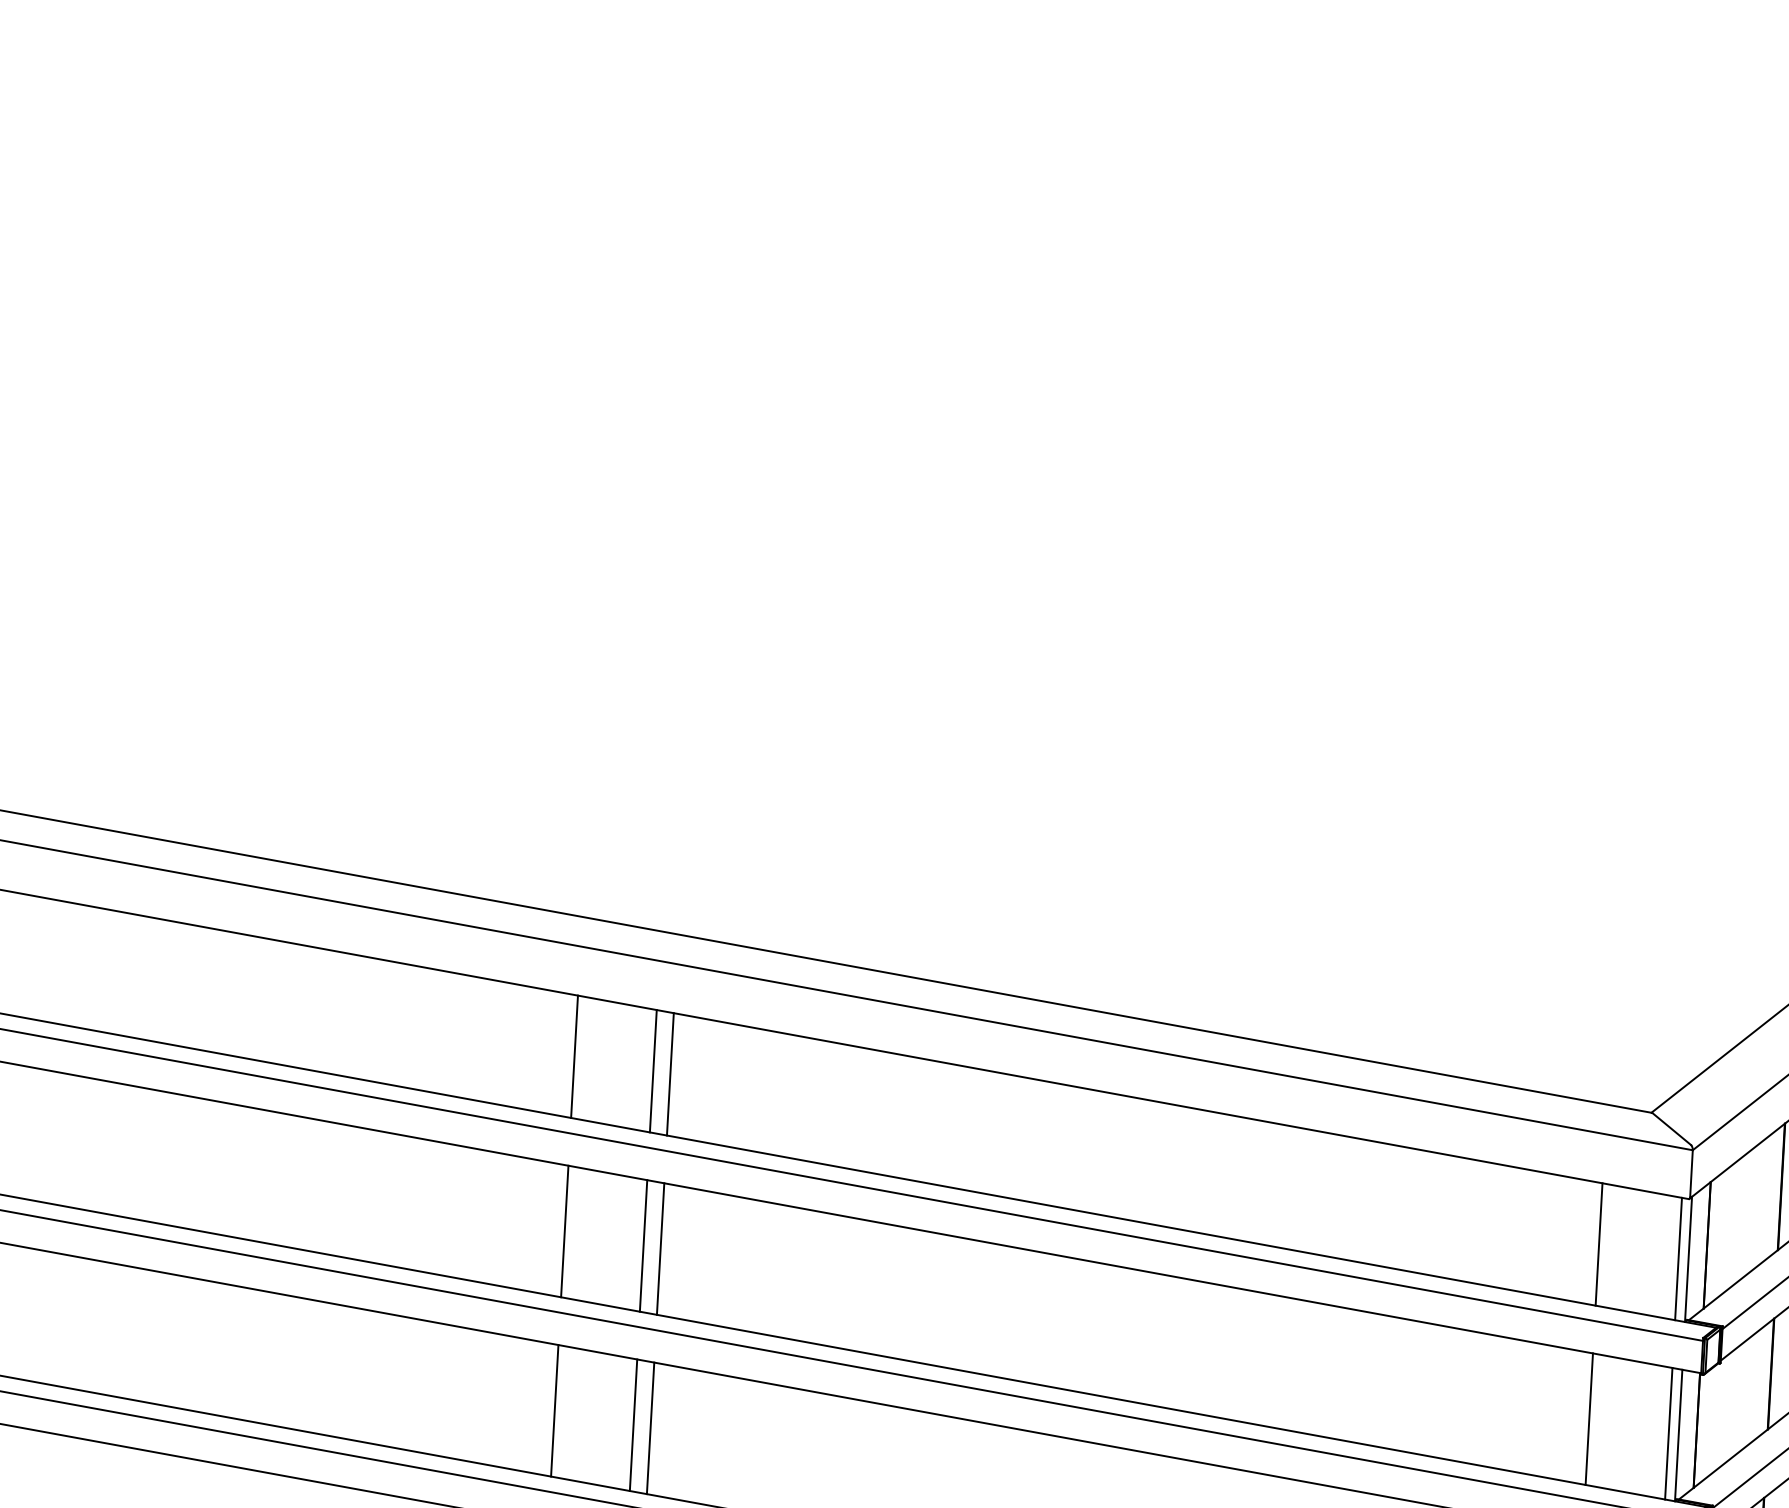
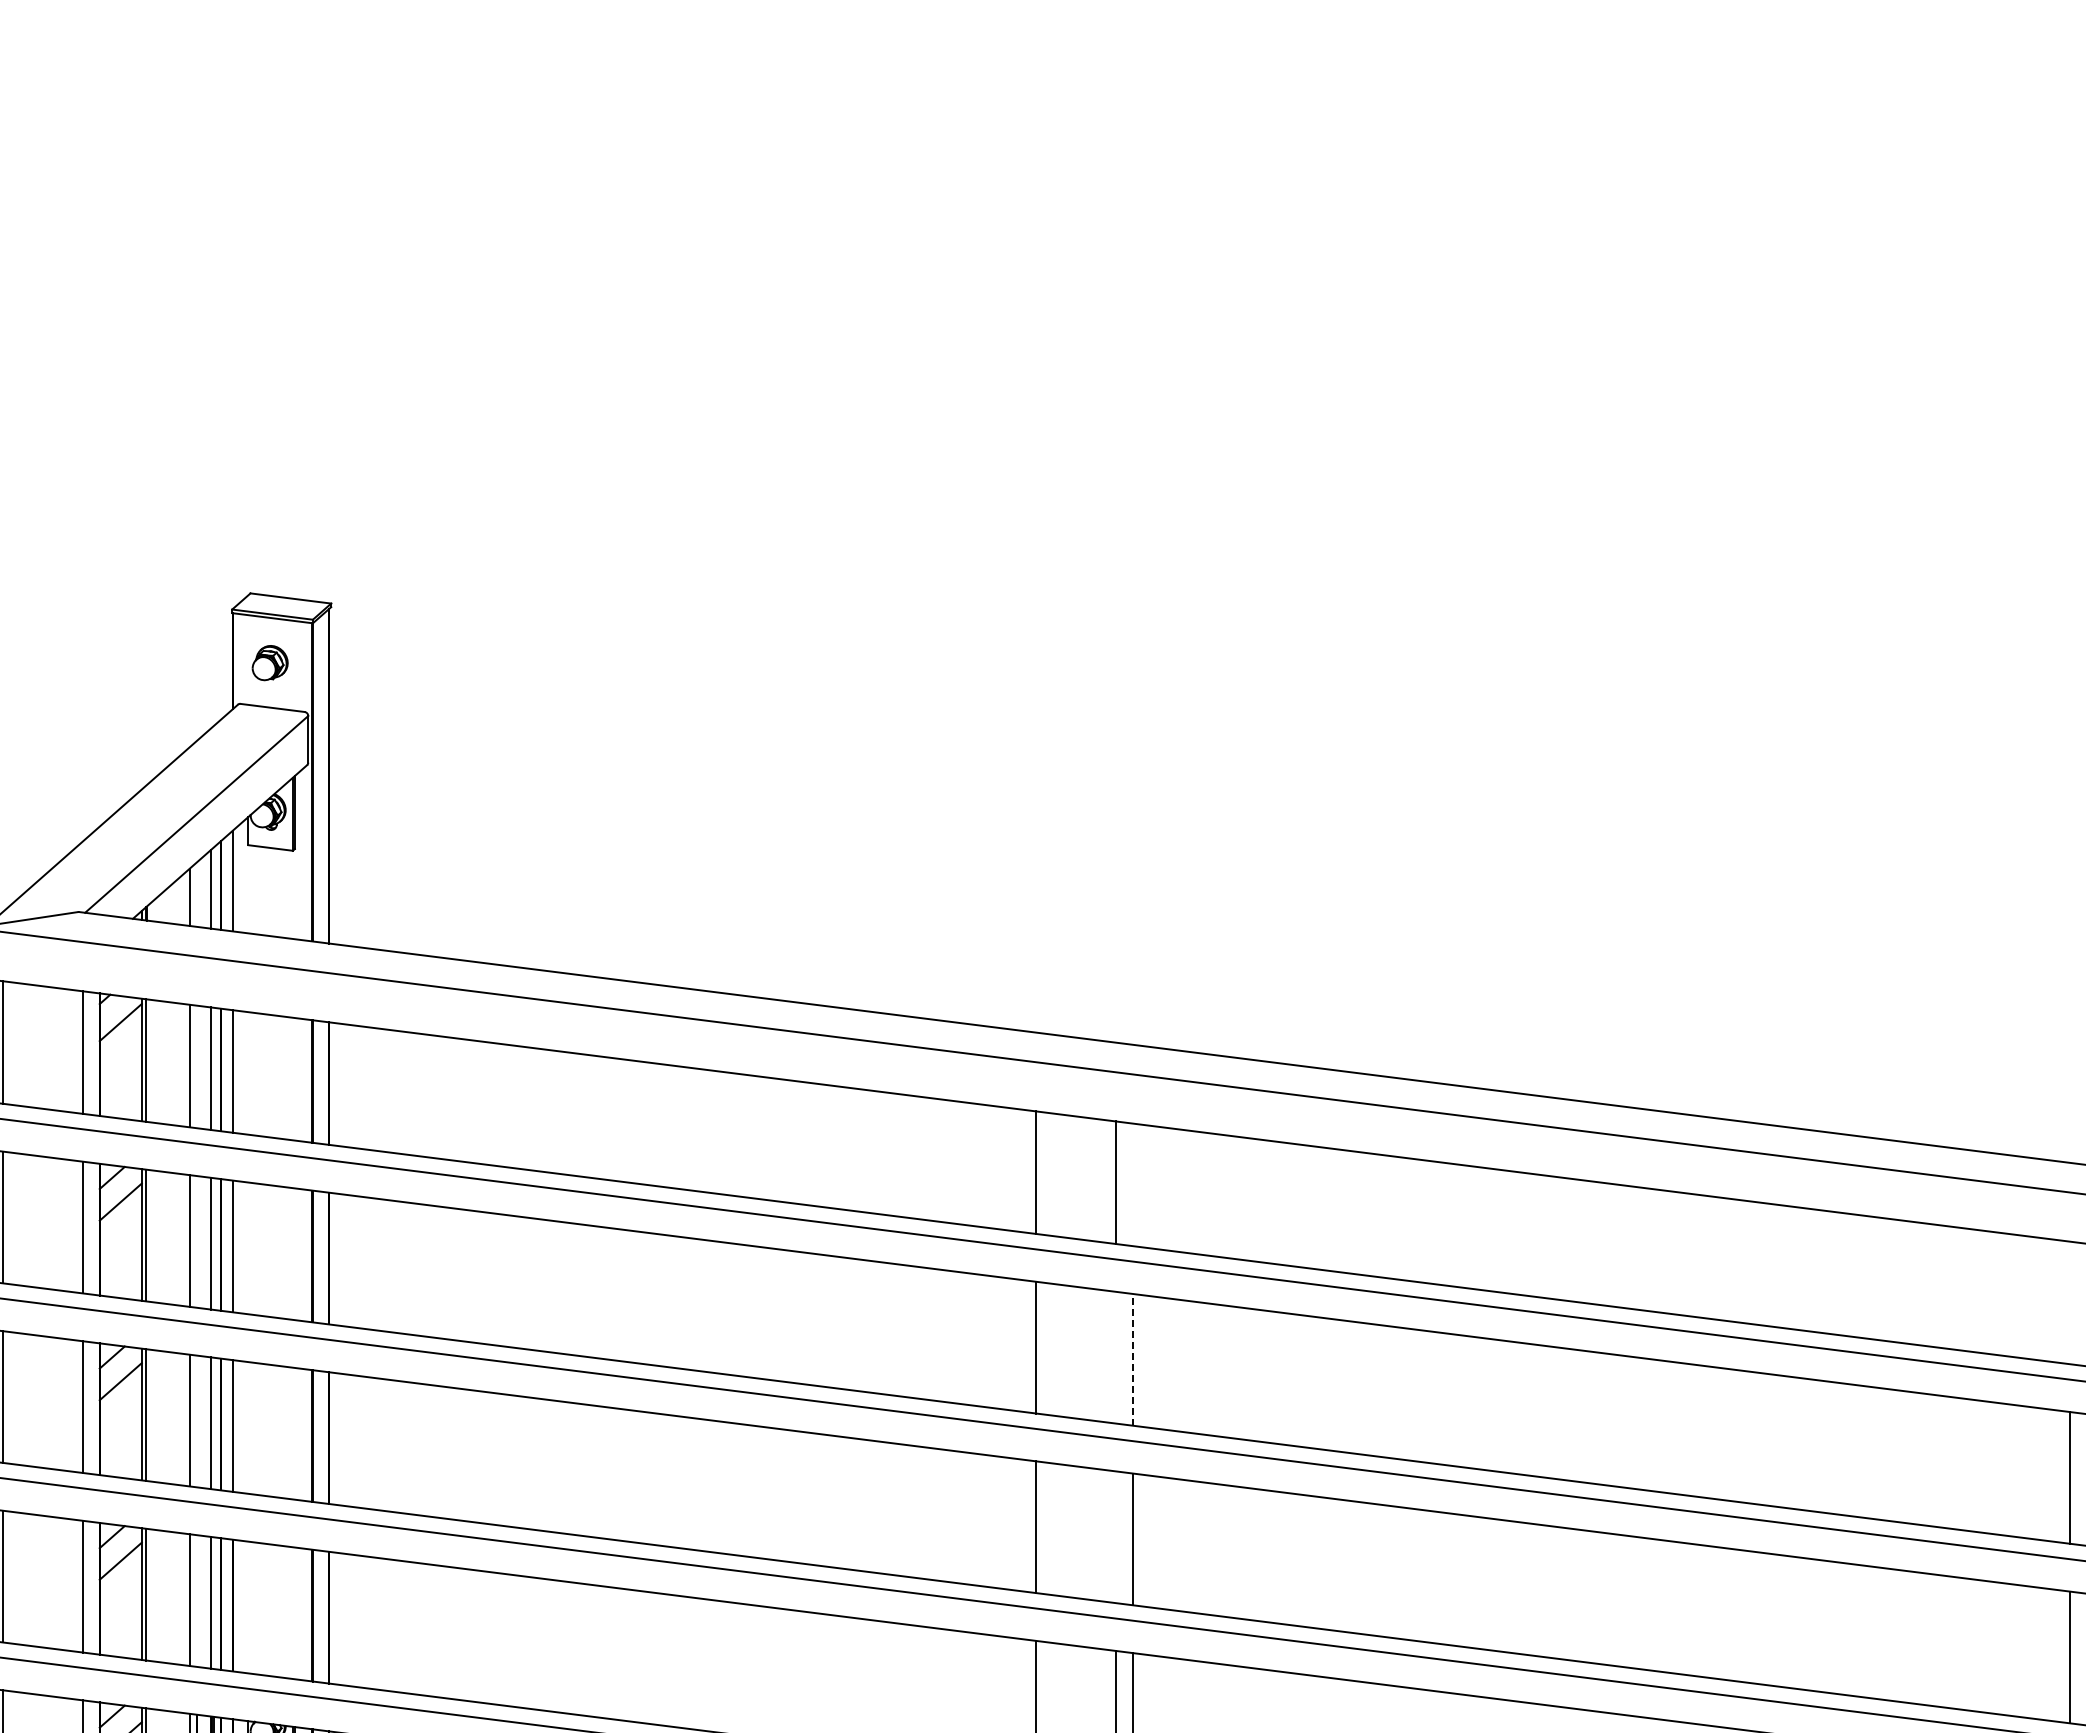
line: (670, 1073) -> (1133, 1184), removed
line: (1598, 1244) -> (2069, 1302), removed
line: (643, 1245) -> (1115, 1357), removed
line: (661, 1248) -> (1133, 1359), solid -> dashed
line: (633, 1425) -> (1115, 1537), removed

